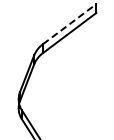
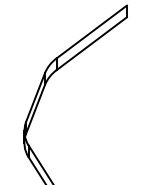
line: (70, 23) -> (92, 31), dashed -> solid

